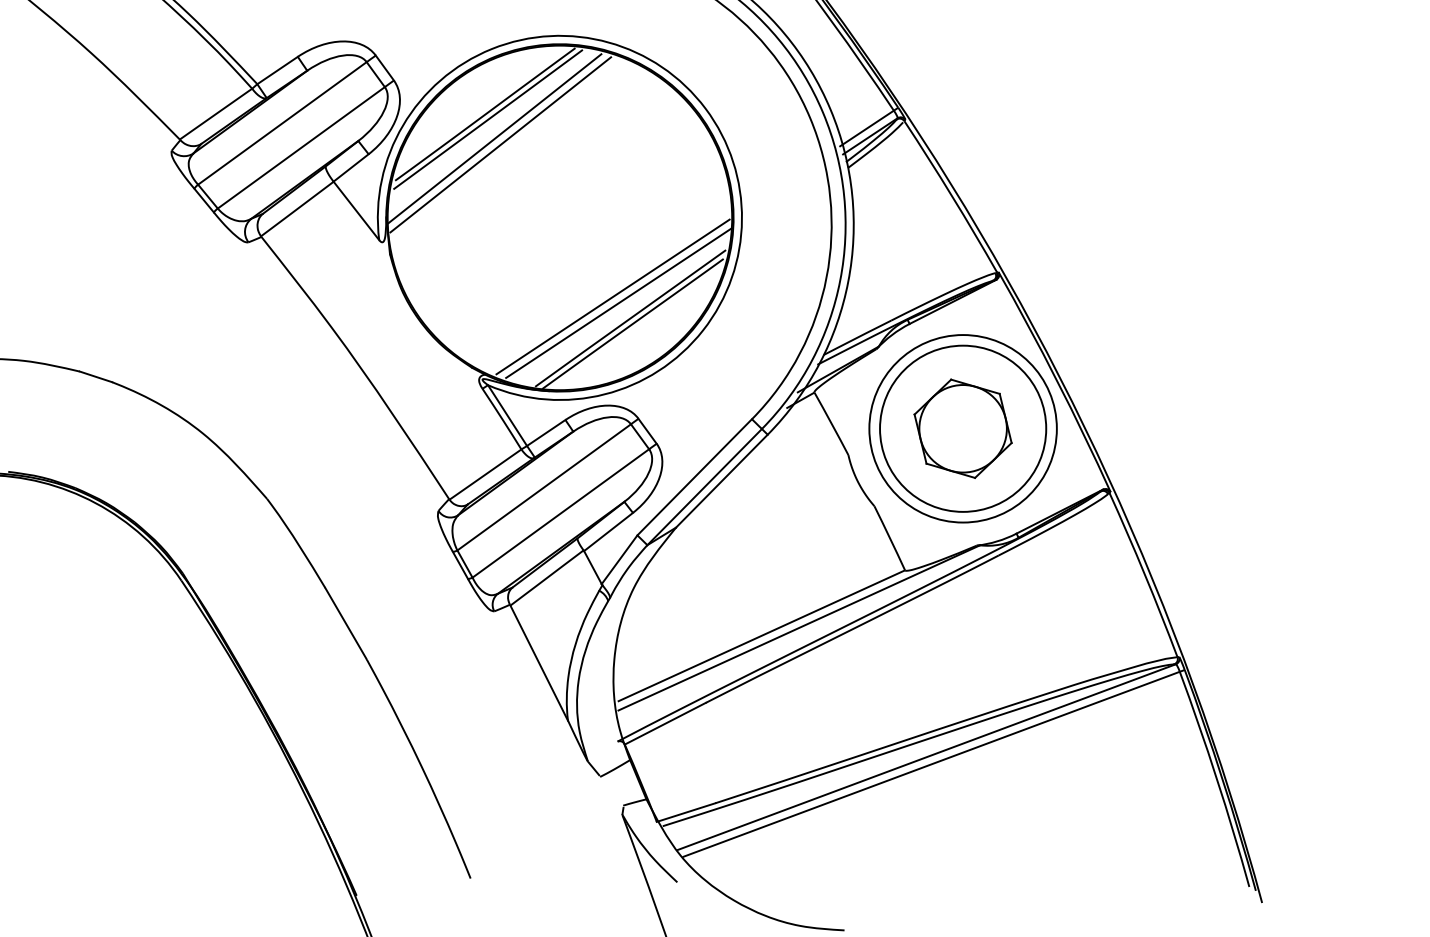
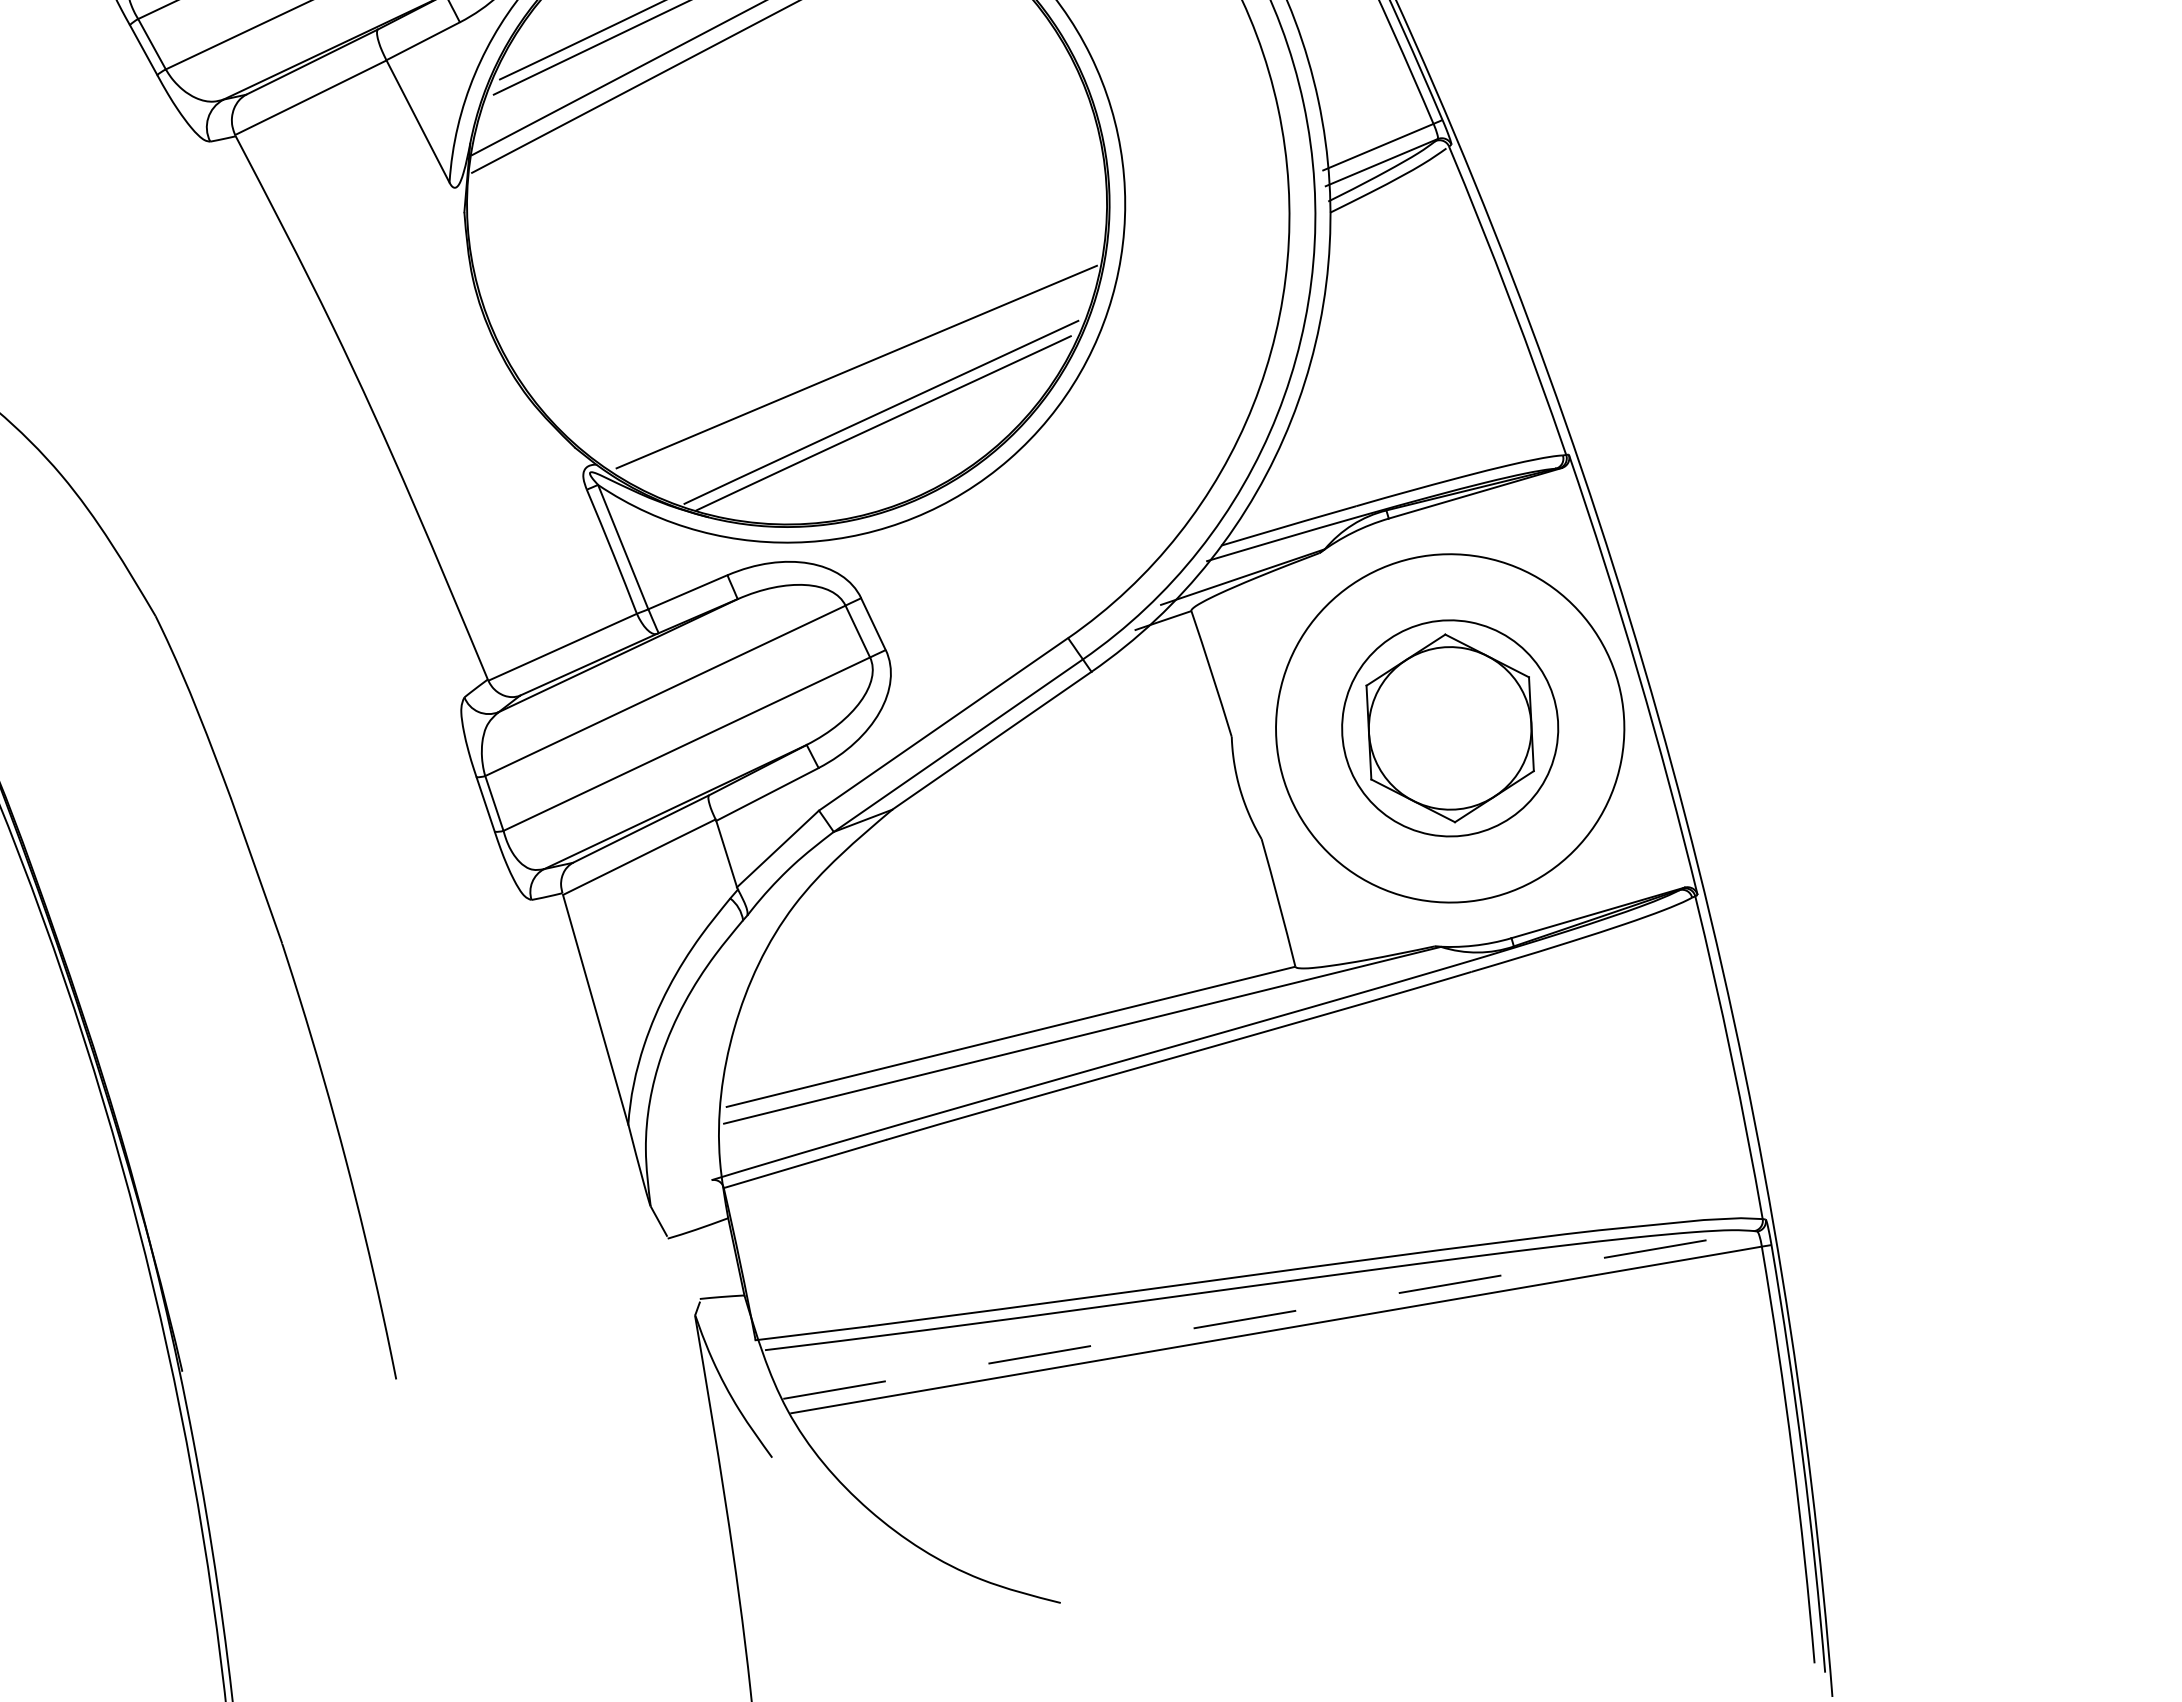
line: (618, 302) -> (864, 379), removed
circle: (963, 428) -> (1450, 727), size x0.7
line: (927, 757) -> (1271, 1316), solid -> dashed

